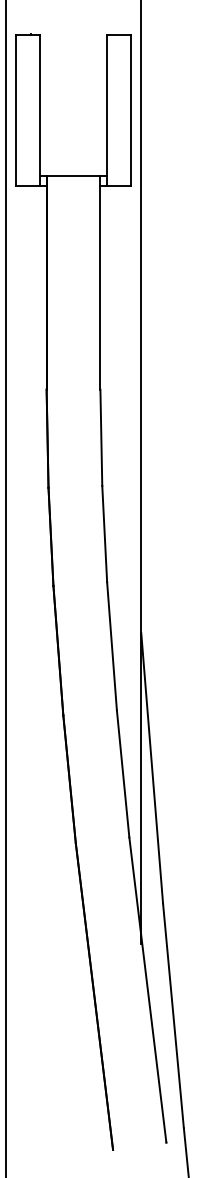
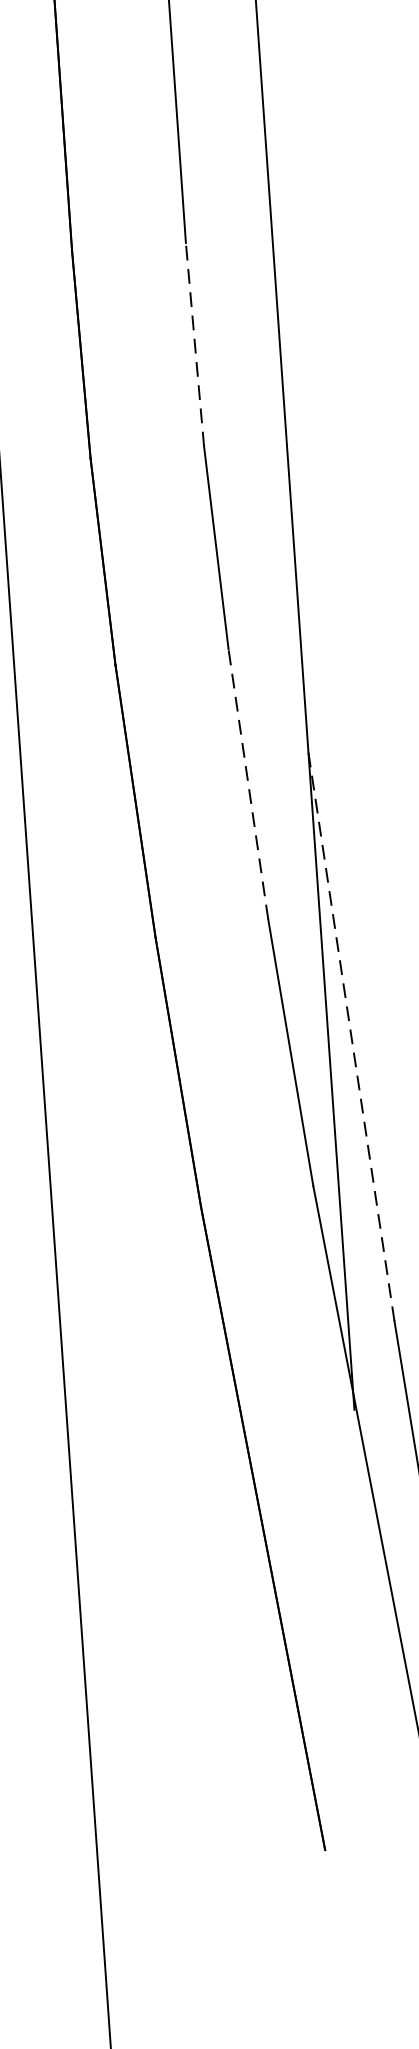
line: (101, 437) -> (195, 344), solid -> dashed
line: (111, 645) -> (247, 782), solid -> dashed
line: (152, 768) -> (352, 1037), solid -> dashed

